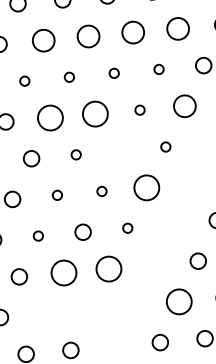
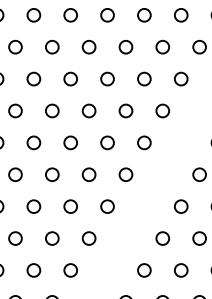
circle: (177, 28) -> (162, 46), size x0.71
circle: (132, 33) -> (125, 47), size x0.71
circle: (87, 37) -> (88, 47), size x0.71
circle: (43, 39) -> (52, 46), size x0.71
circle: (159, 68) -> (144, 78), size x1.67
circle: (114, 72) -> (107, 78), size x1.67
circle: (69, 76) -> (70, 78), size x1.67
circle: (24, 80) -> (33, 78), size x1.67
circle: (184, 105) -> (162, 110), size x0.71
circle: (139, 109) -> (125, 110), size x1.67
circle: (94, 113) -> (88, 110), size x0.62
circle: (50, 117) -> (52, 110), size x0.62
circle: (165, 146) -> (144, 142), size x1.67
circle: (120, 150) -> (107, 142), added
circle: (76, 154) -> (70, 142), size x1.67
circle: (146, 187) -> (125, 174), size x0.62
circle: (101, 191) -> (88, 174), size x1.67
circle: (57, 195) -> (52, 174), size x1.67
circle: (127, 228) -> (107, 206), size x1.67
circle: (37, 236) -> (33, 206), size x1.67
circle: (108, 269) -> (88, 238), size x0.62
circle: (64, 272) -> (52, 238), size x0.62
circle: (179, 301) -> (144, 270), size x0.62
circle: (89, 309) -> (70, 270), added
circle: (44, 313) -> (33, 270), added

